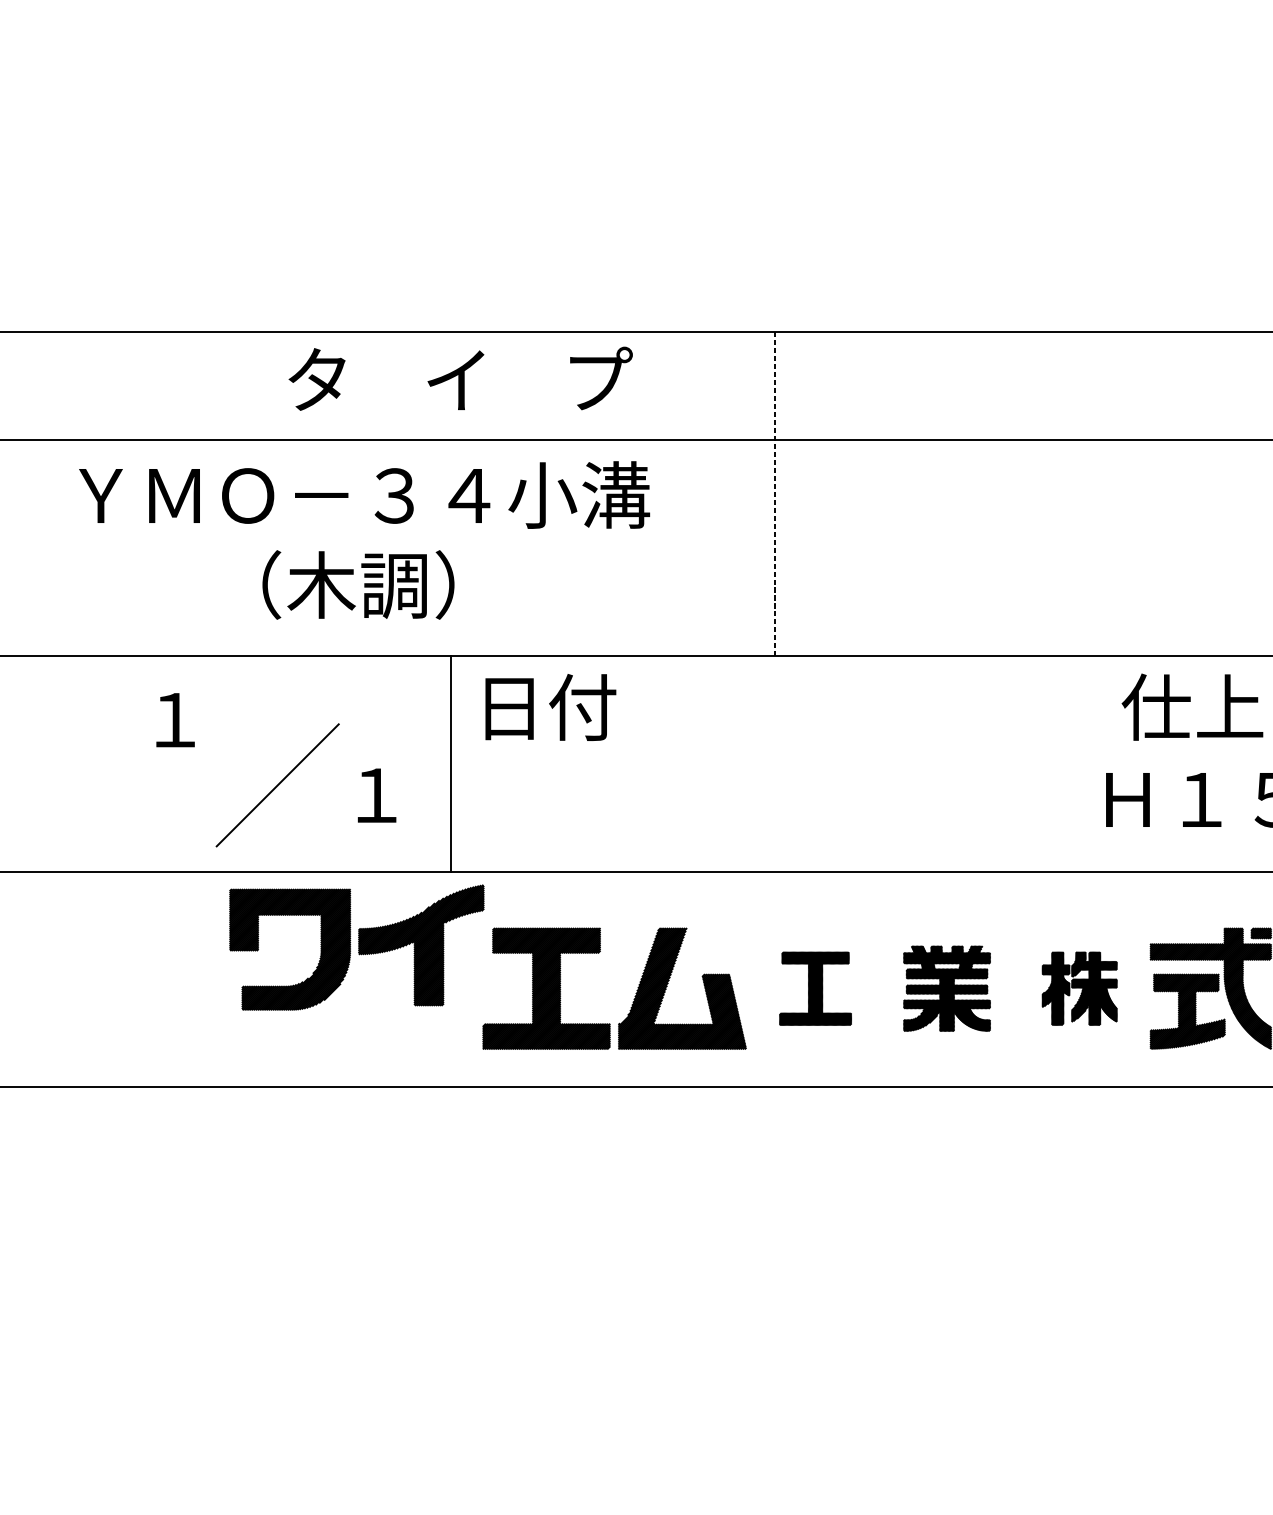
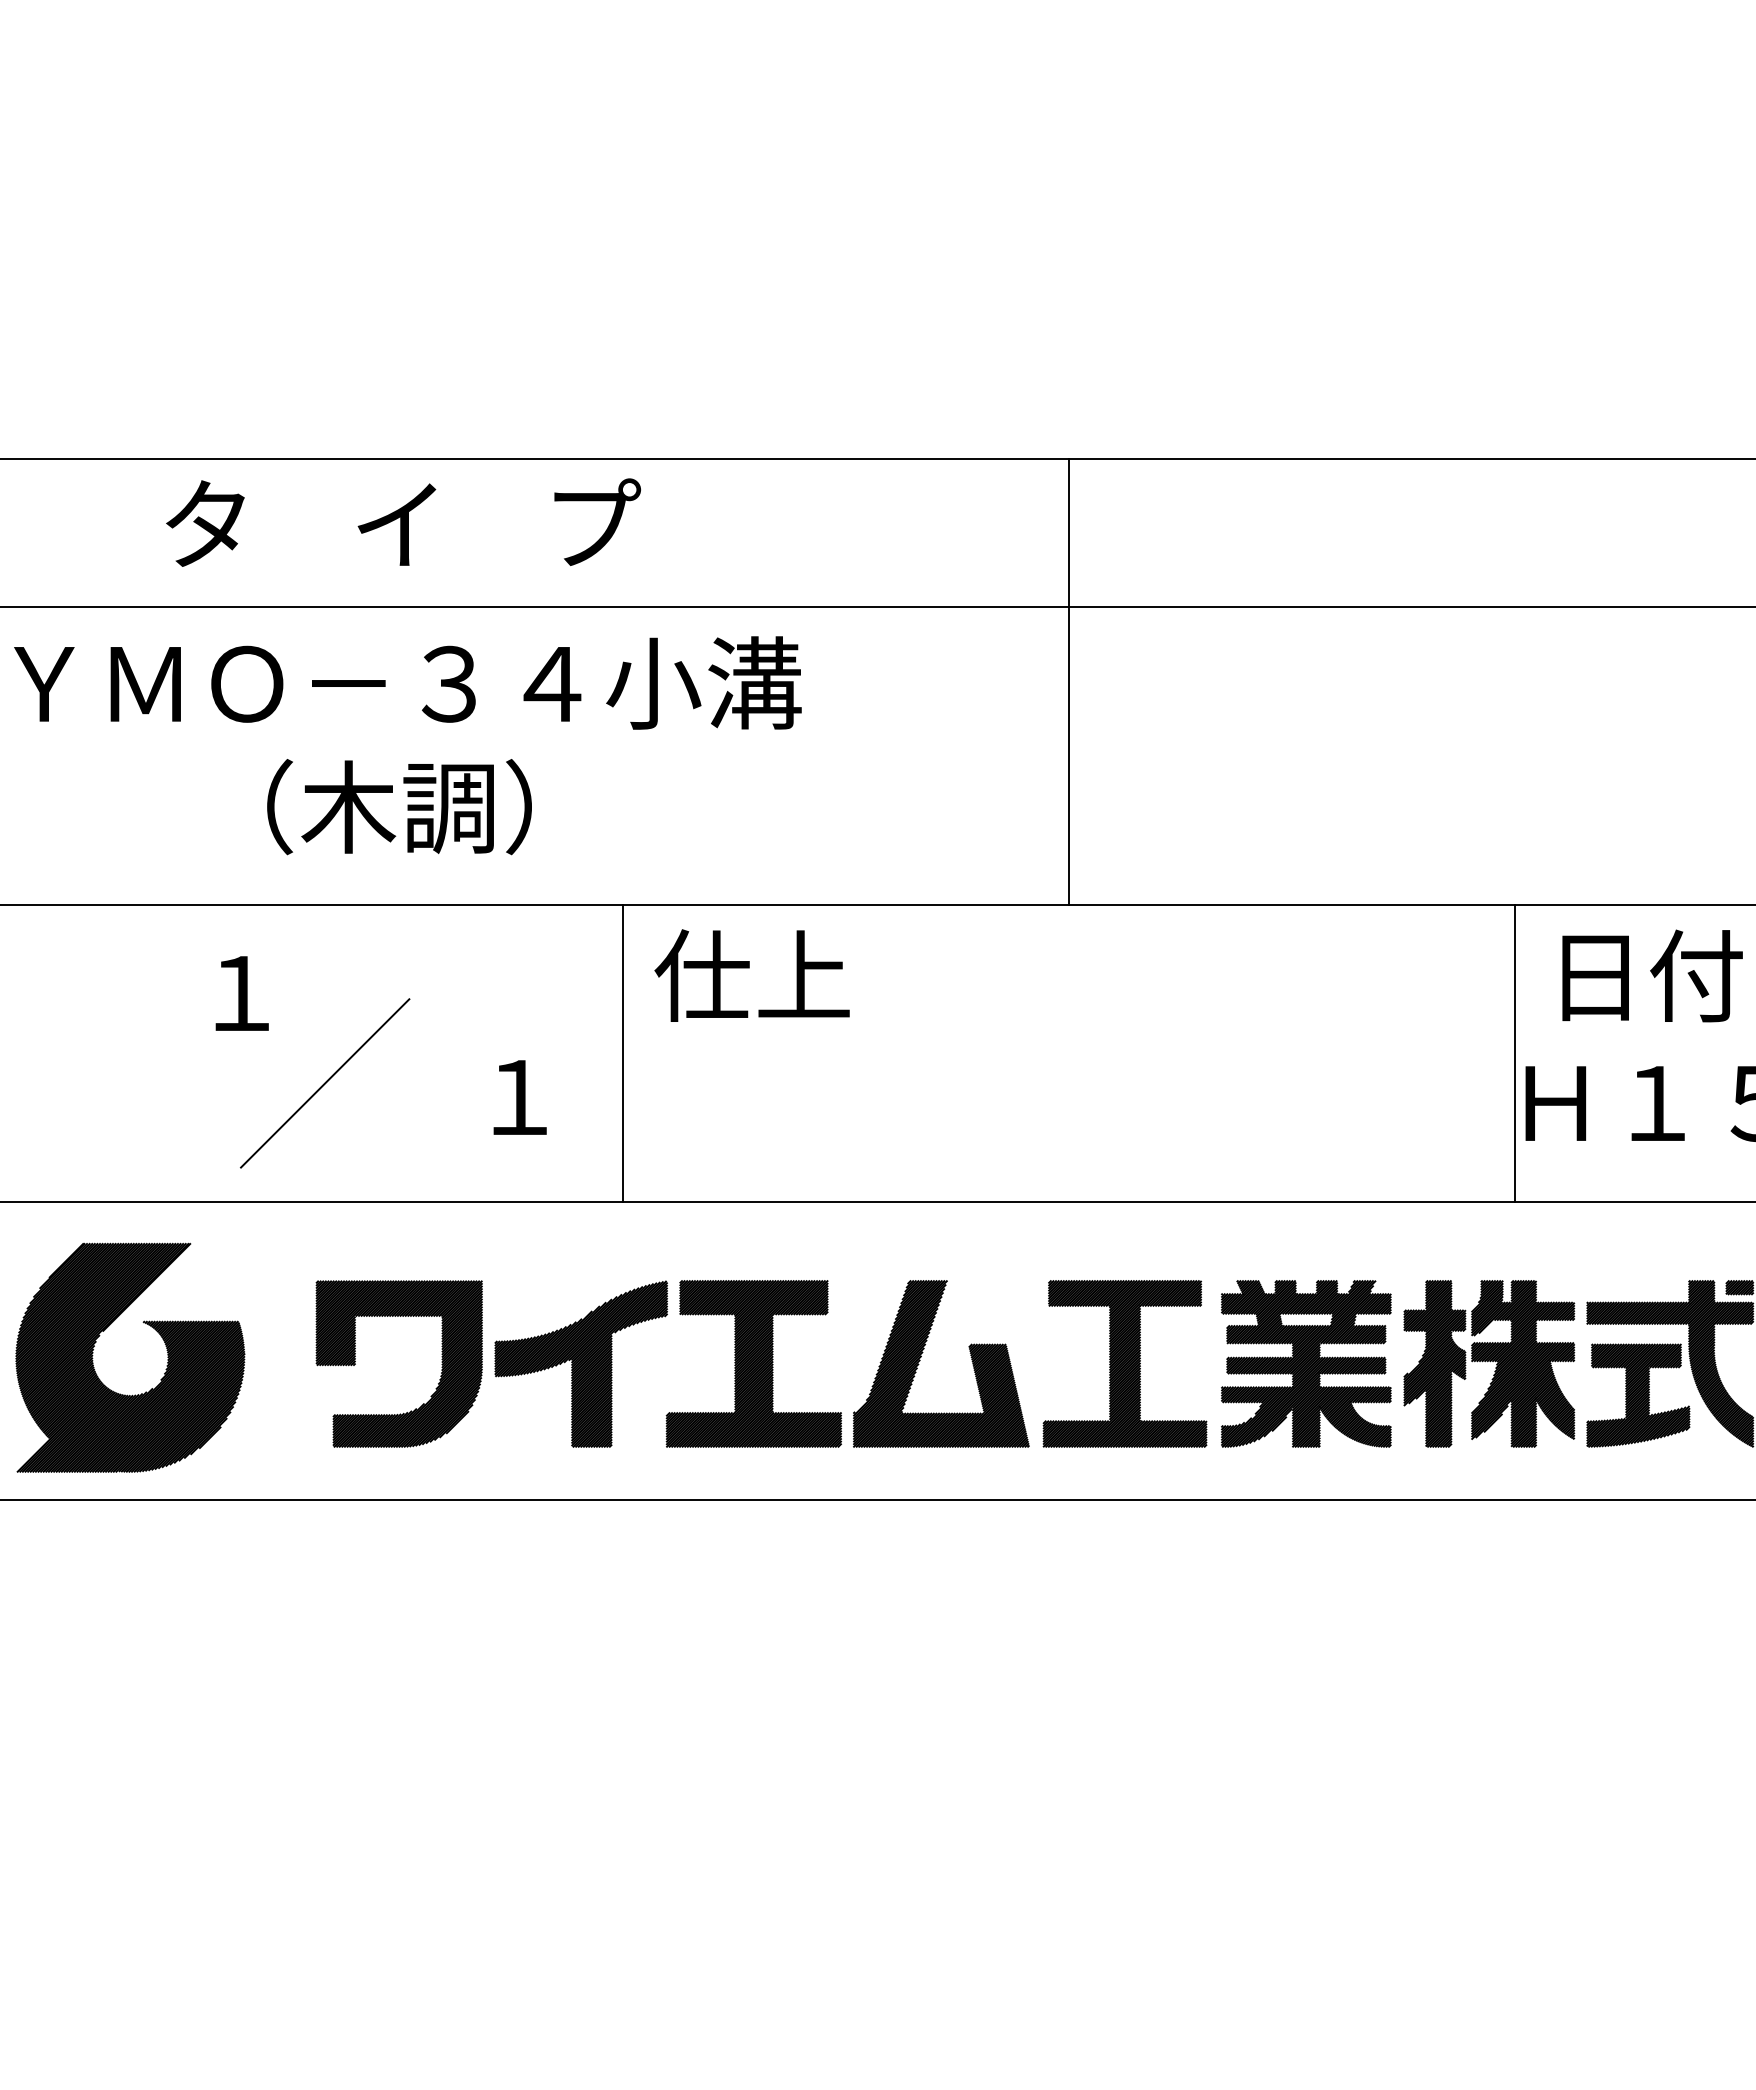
text: (460, 378) -> (403, 522), moved
line: (775, 494) -> (1069, 682), dashed -> solid
text: (364, 540) -> (407, 745), moved
text: (545, 707) -> (752, 975), 日付 -> 仕上
text: (1192, 707) -> (1644, 975), 仕上 -> 日付
line: (1098, 763) -> (1515, 1053), added
line: (277, 785) -> (325, 1083), moved
part: (420, 944) -> (580, 1363), moved
part: (258, 949) -> (355, 1363), moved
part: (103, 959) -> (143, 1323), added
part: (815, 988) -> (1124, 1363), size x1.67
part: (947, 988) -> (1306, 1363), size x1.43
part: (1079, 988) -> (1489, 1363), size x1.67

